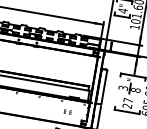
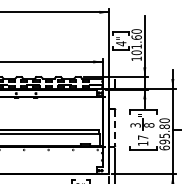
line: (104, 86) -> (115, 127), solid -> dashed
text: (127, 106) -> (143, 143), 27 -> 17
part: (68, 111) -> (81, 160), removed

